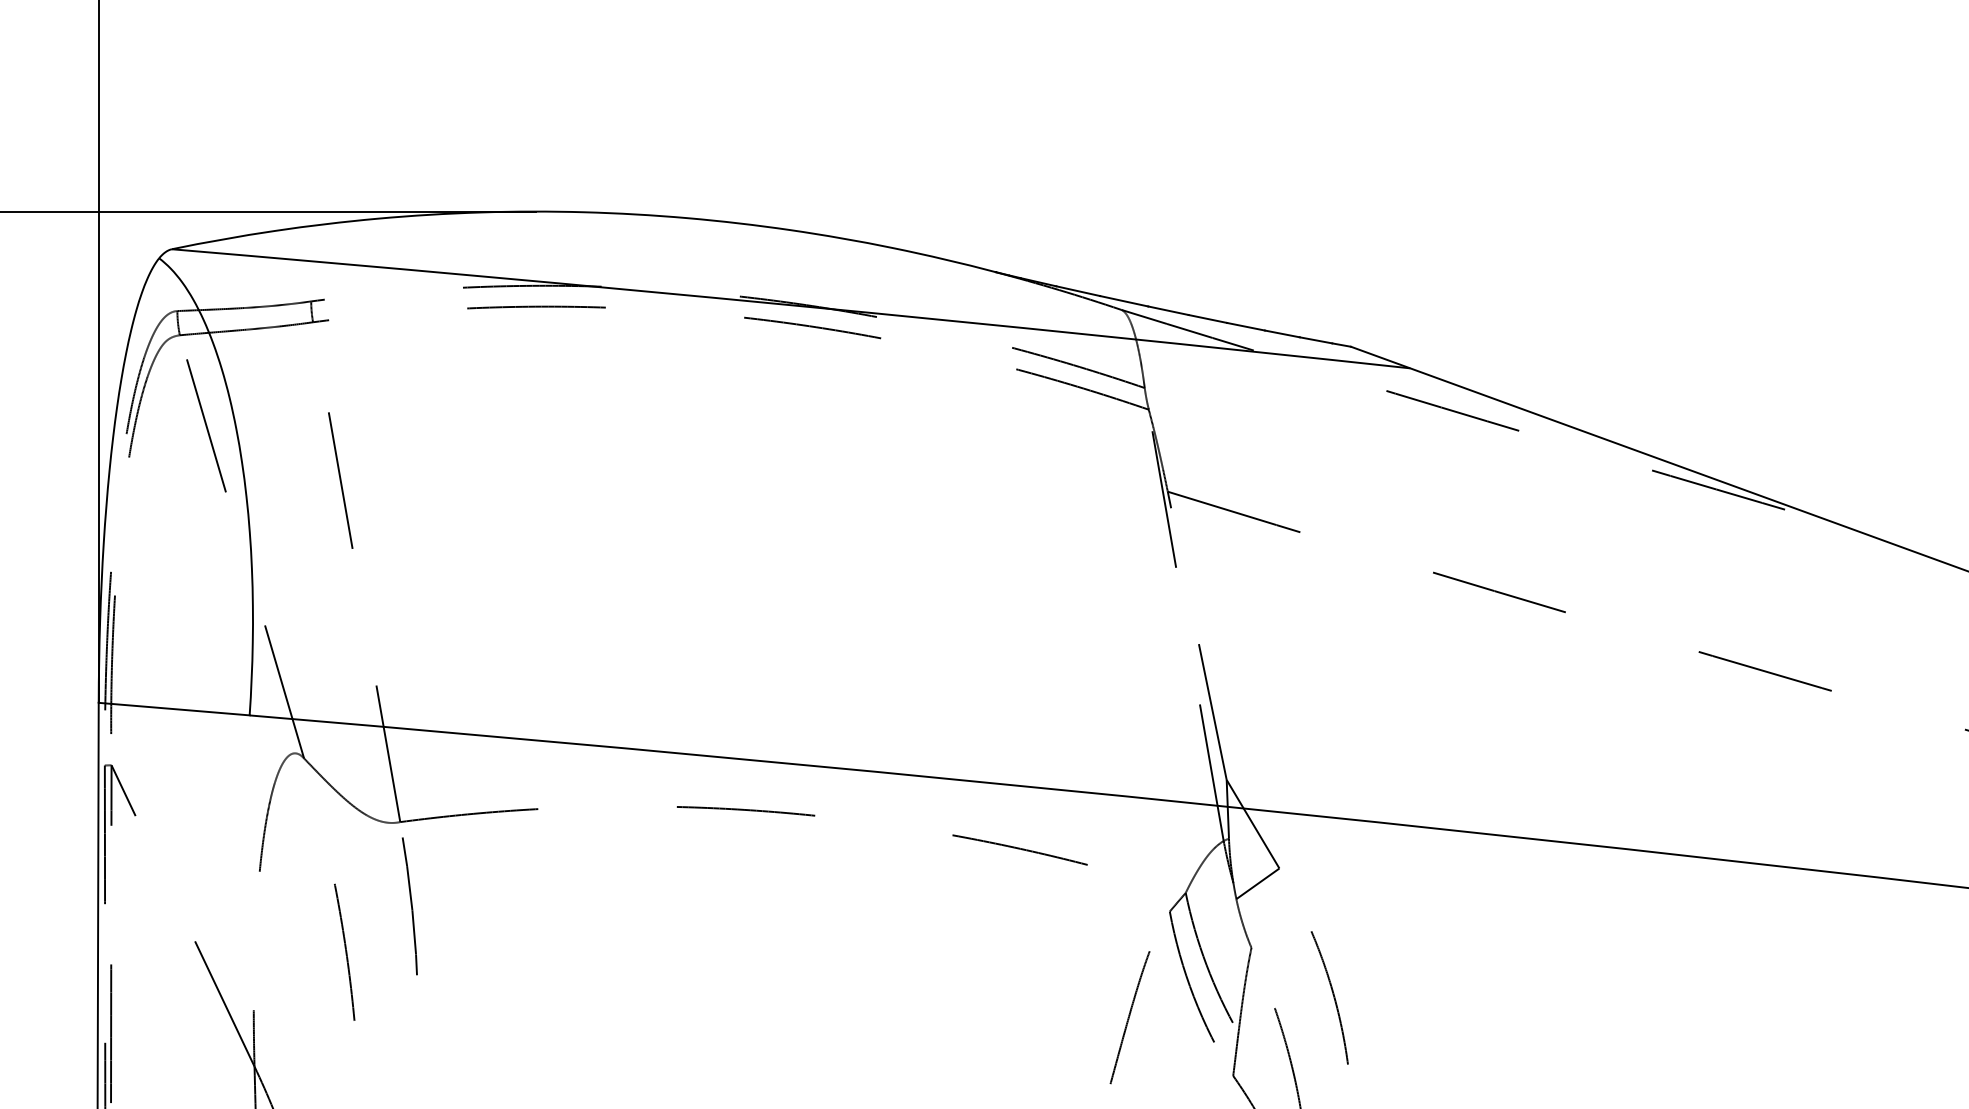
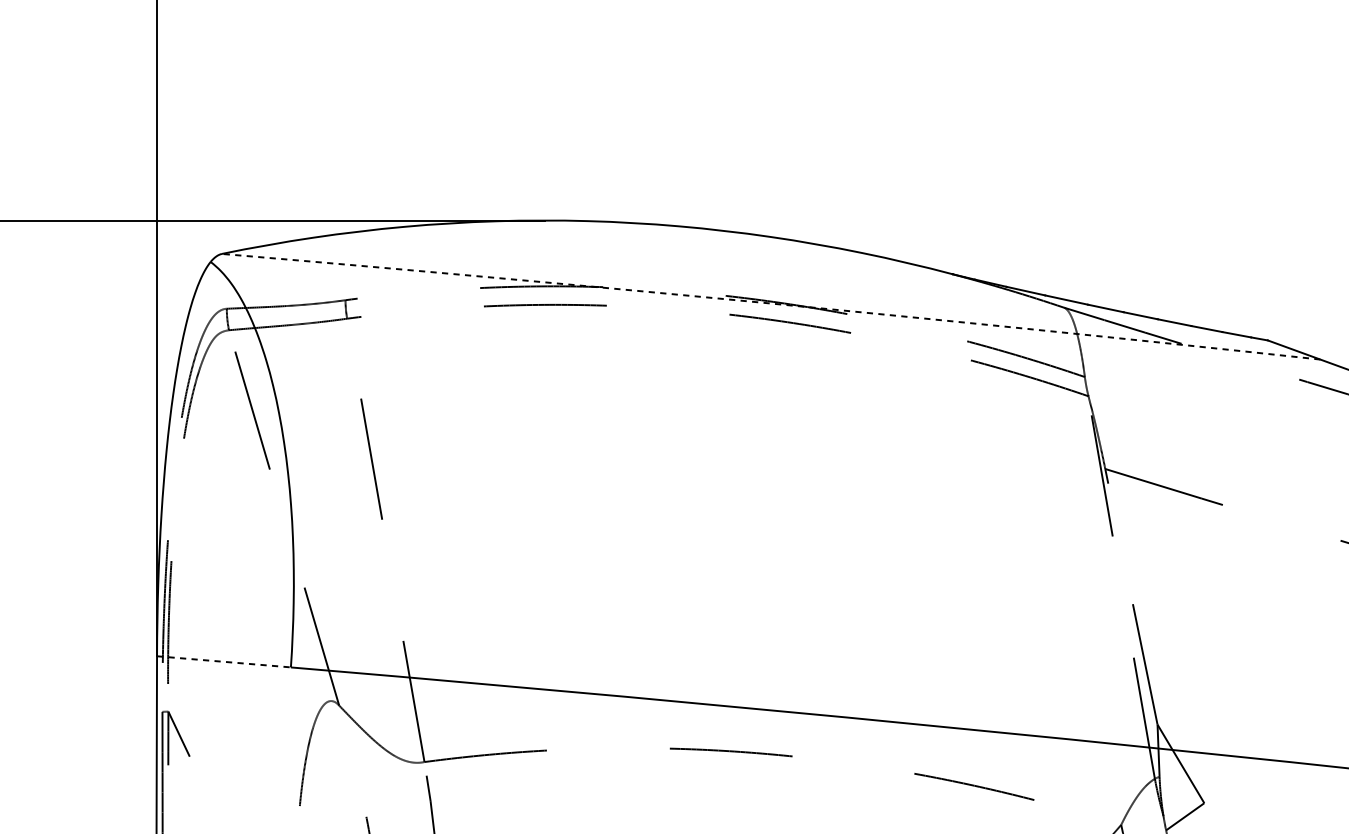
arc: (791, 305) -> (771, 303), solid -> dashed
line: (174, 709) -> (224, 662), solid -> dashed

